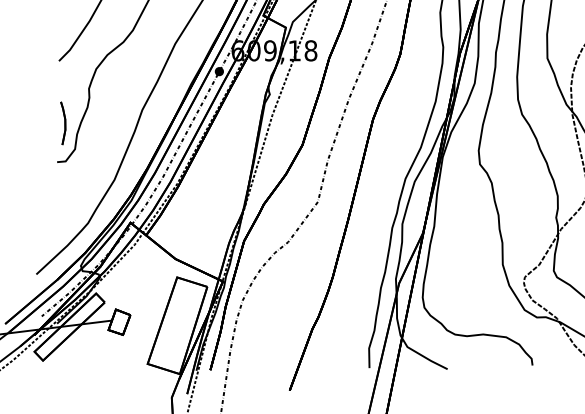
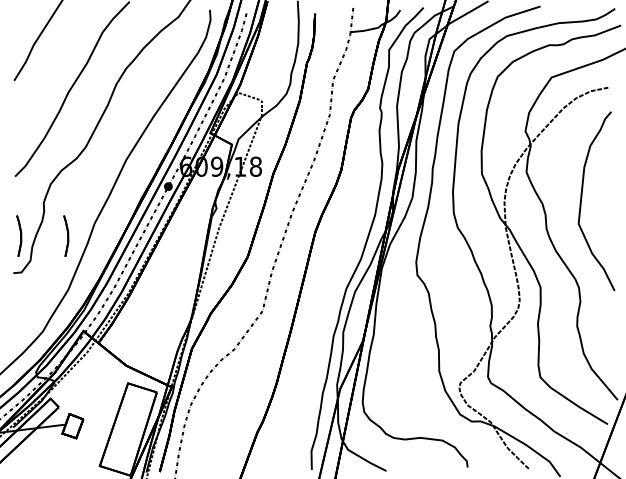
part: (112, 122) -> (66, 235), added

